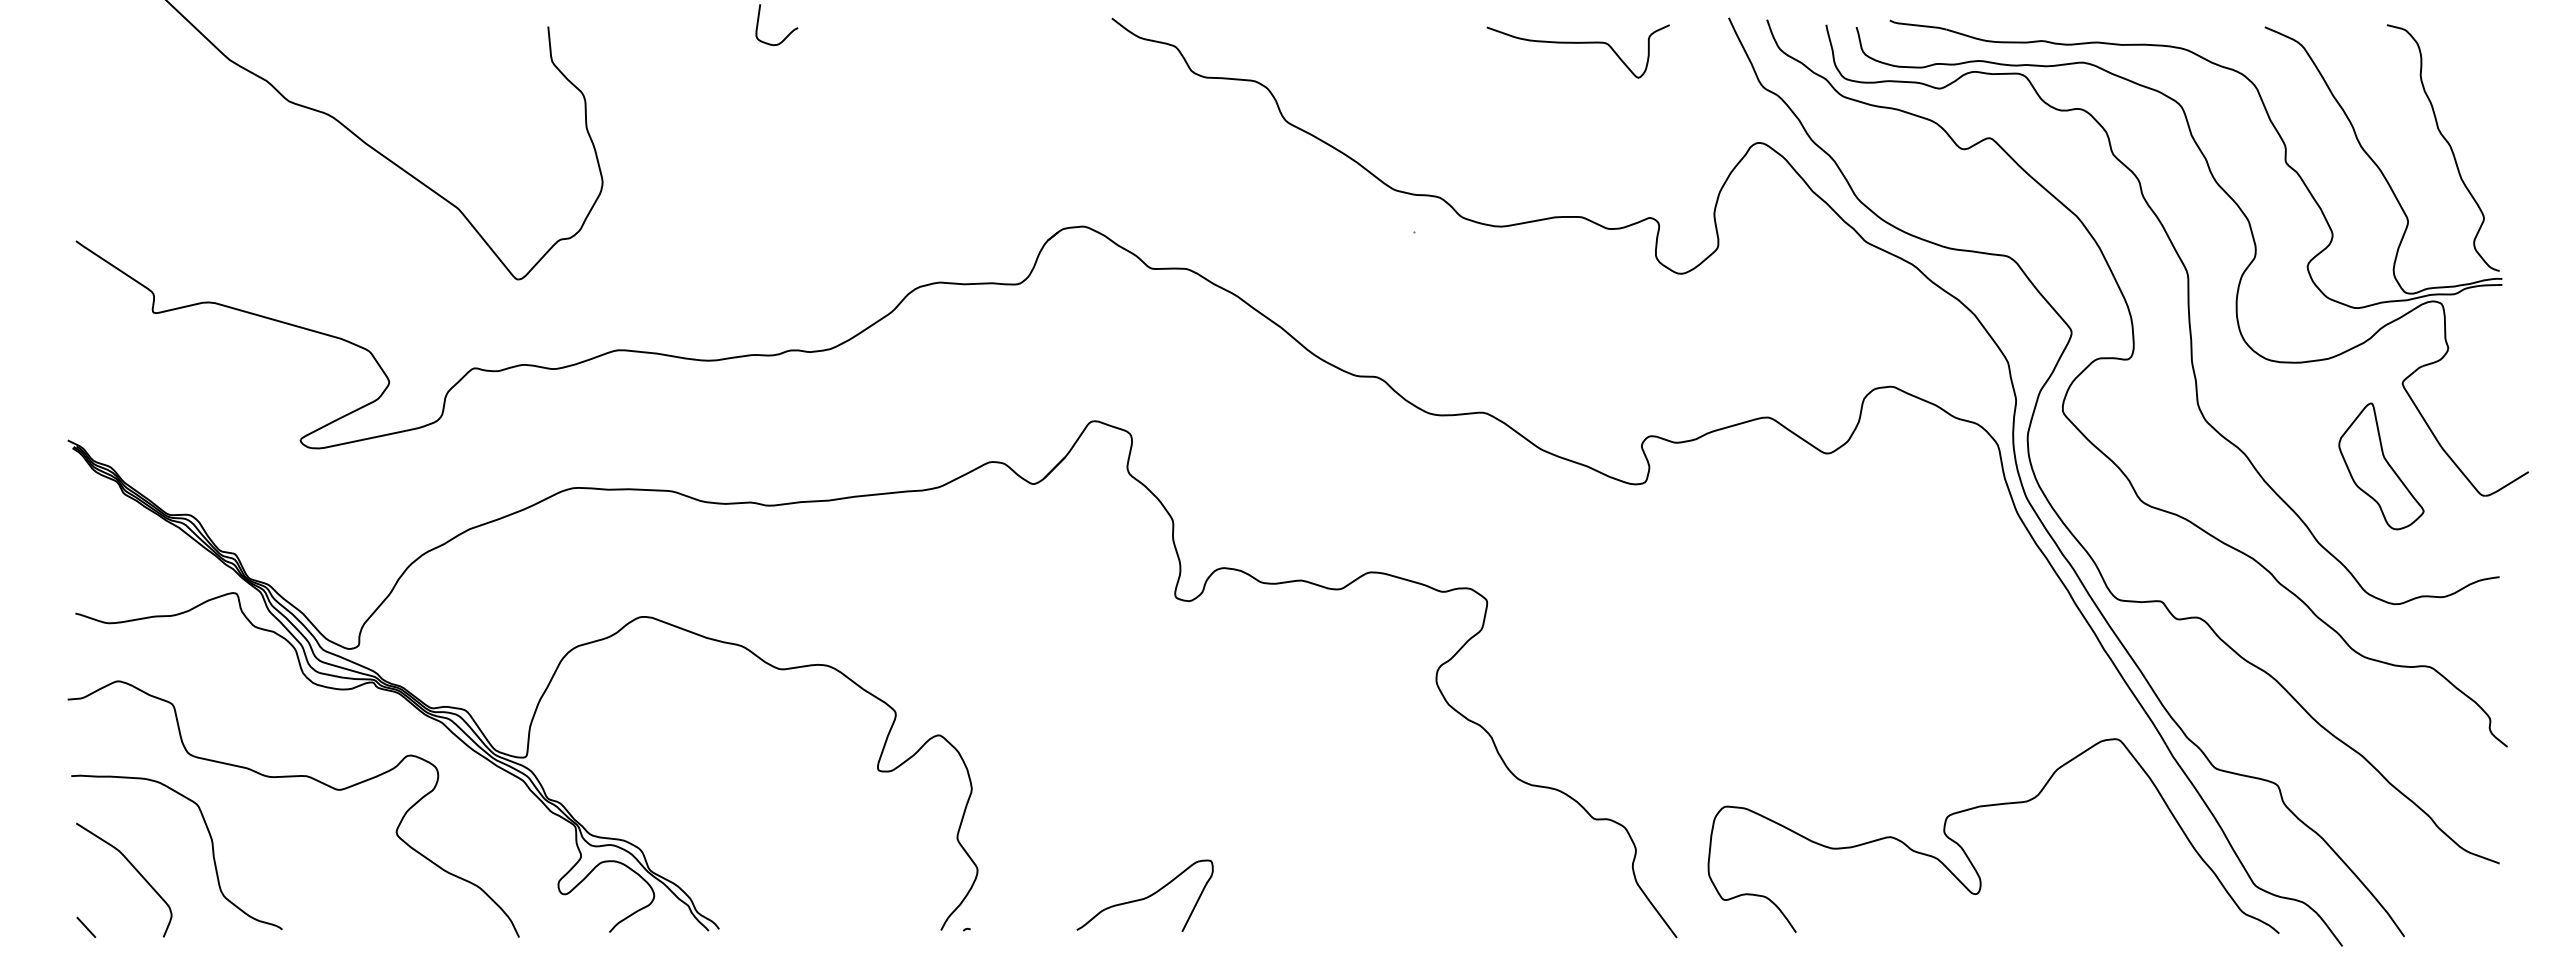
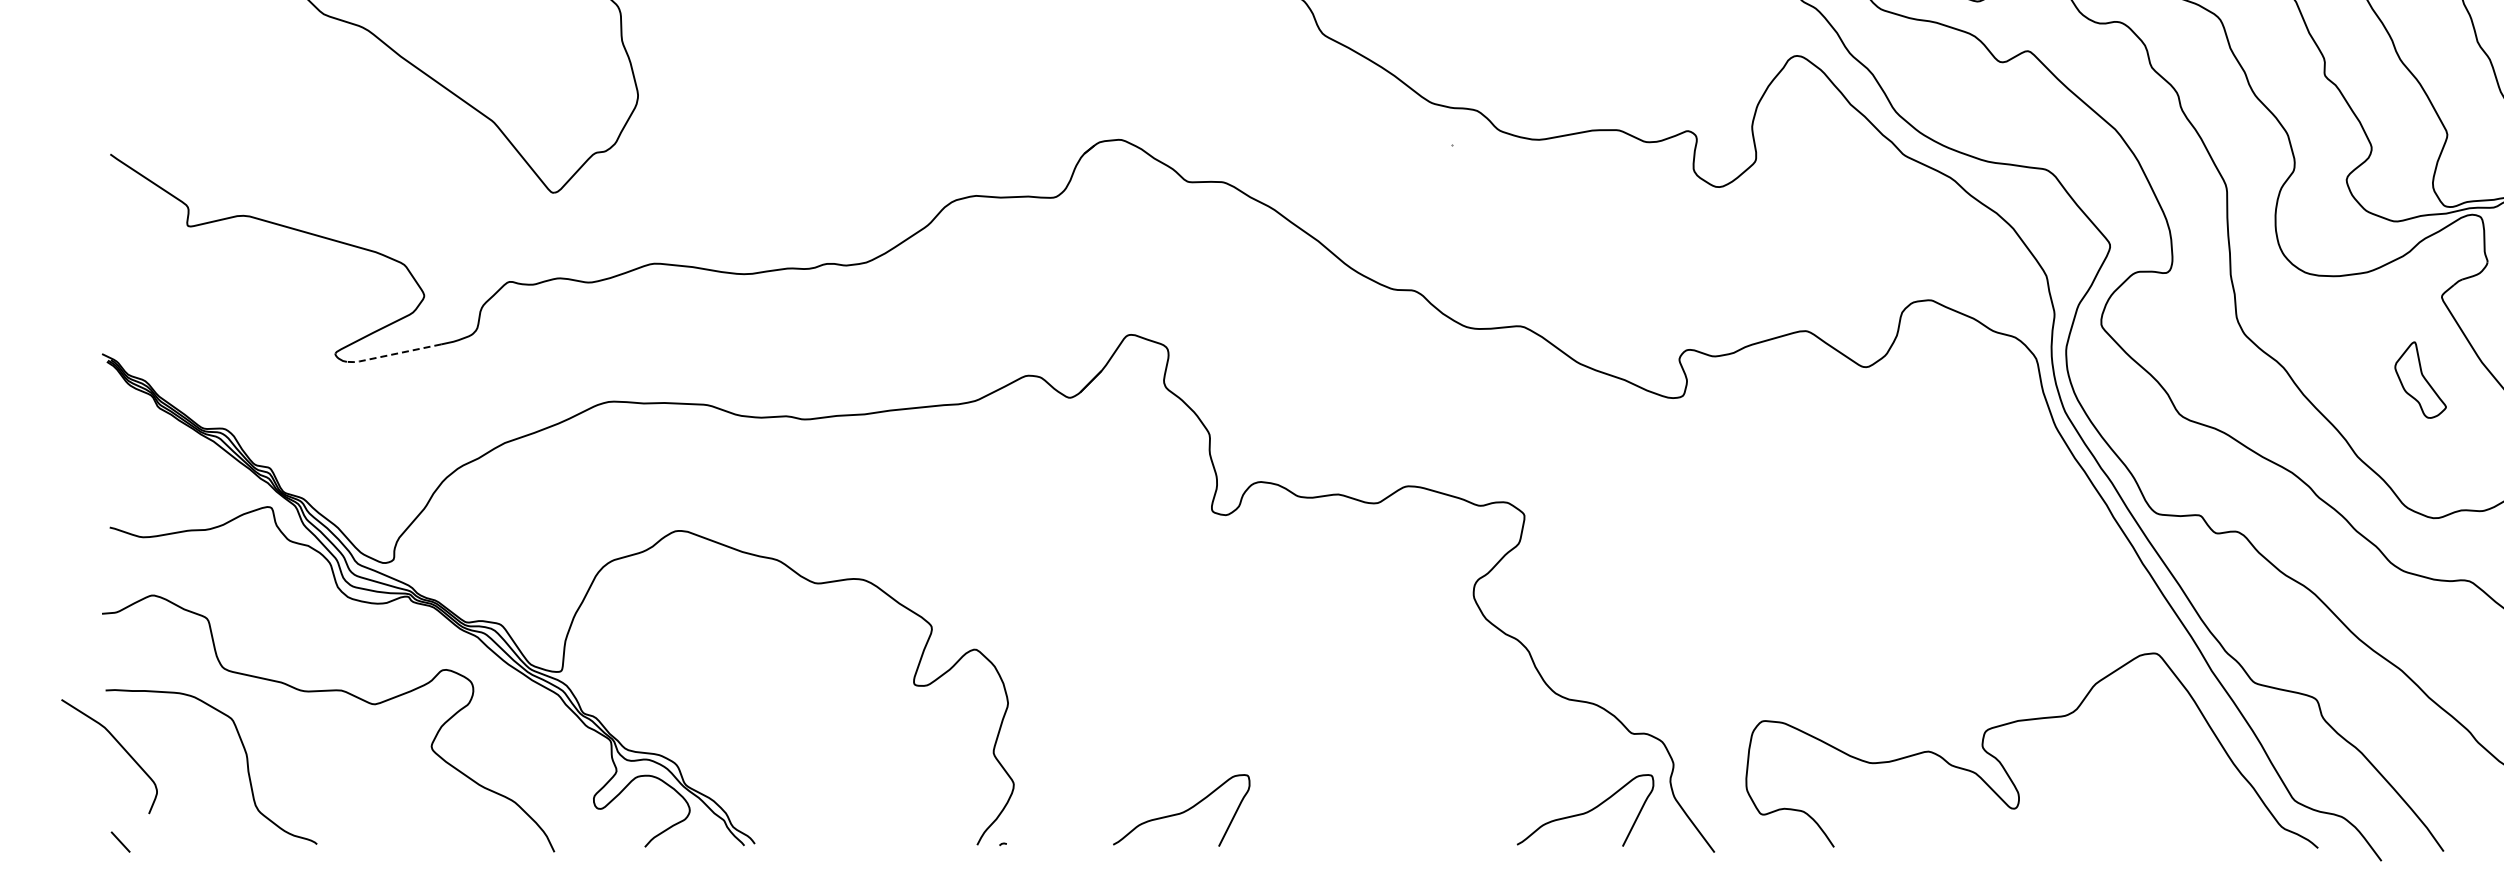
line: (357, 440) -> (392, 354), solid -> dashed
part: (2381, 466) -> (2420, 380), size x0.6
curve: (134, 869) -> (119, 745), moved
curve: (1547, 897) -> (1584, 812), added

